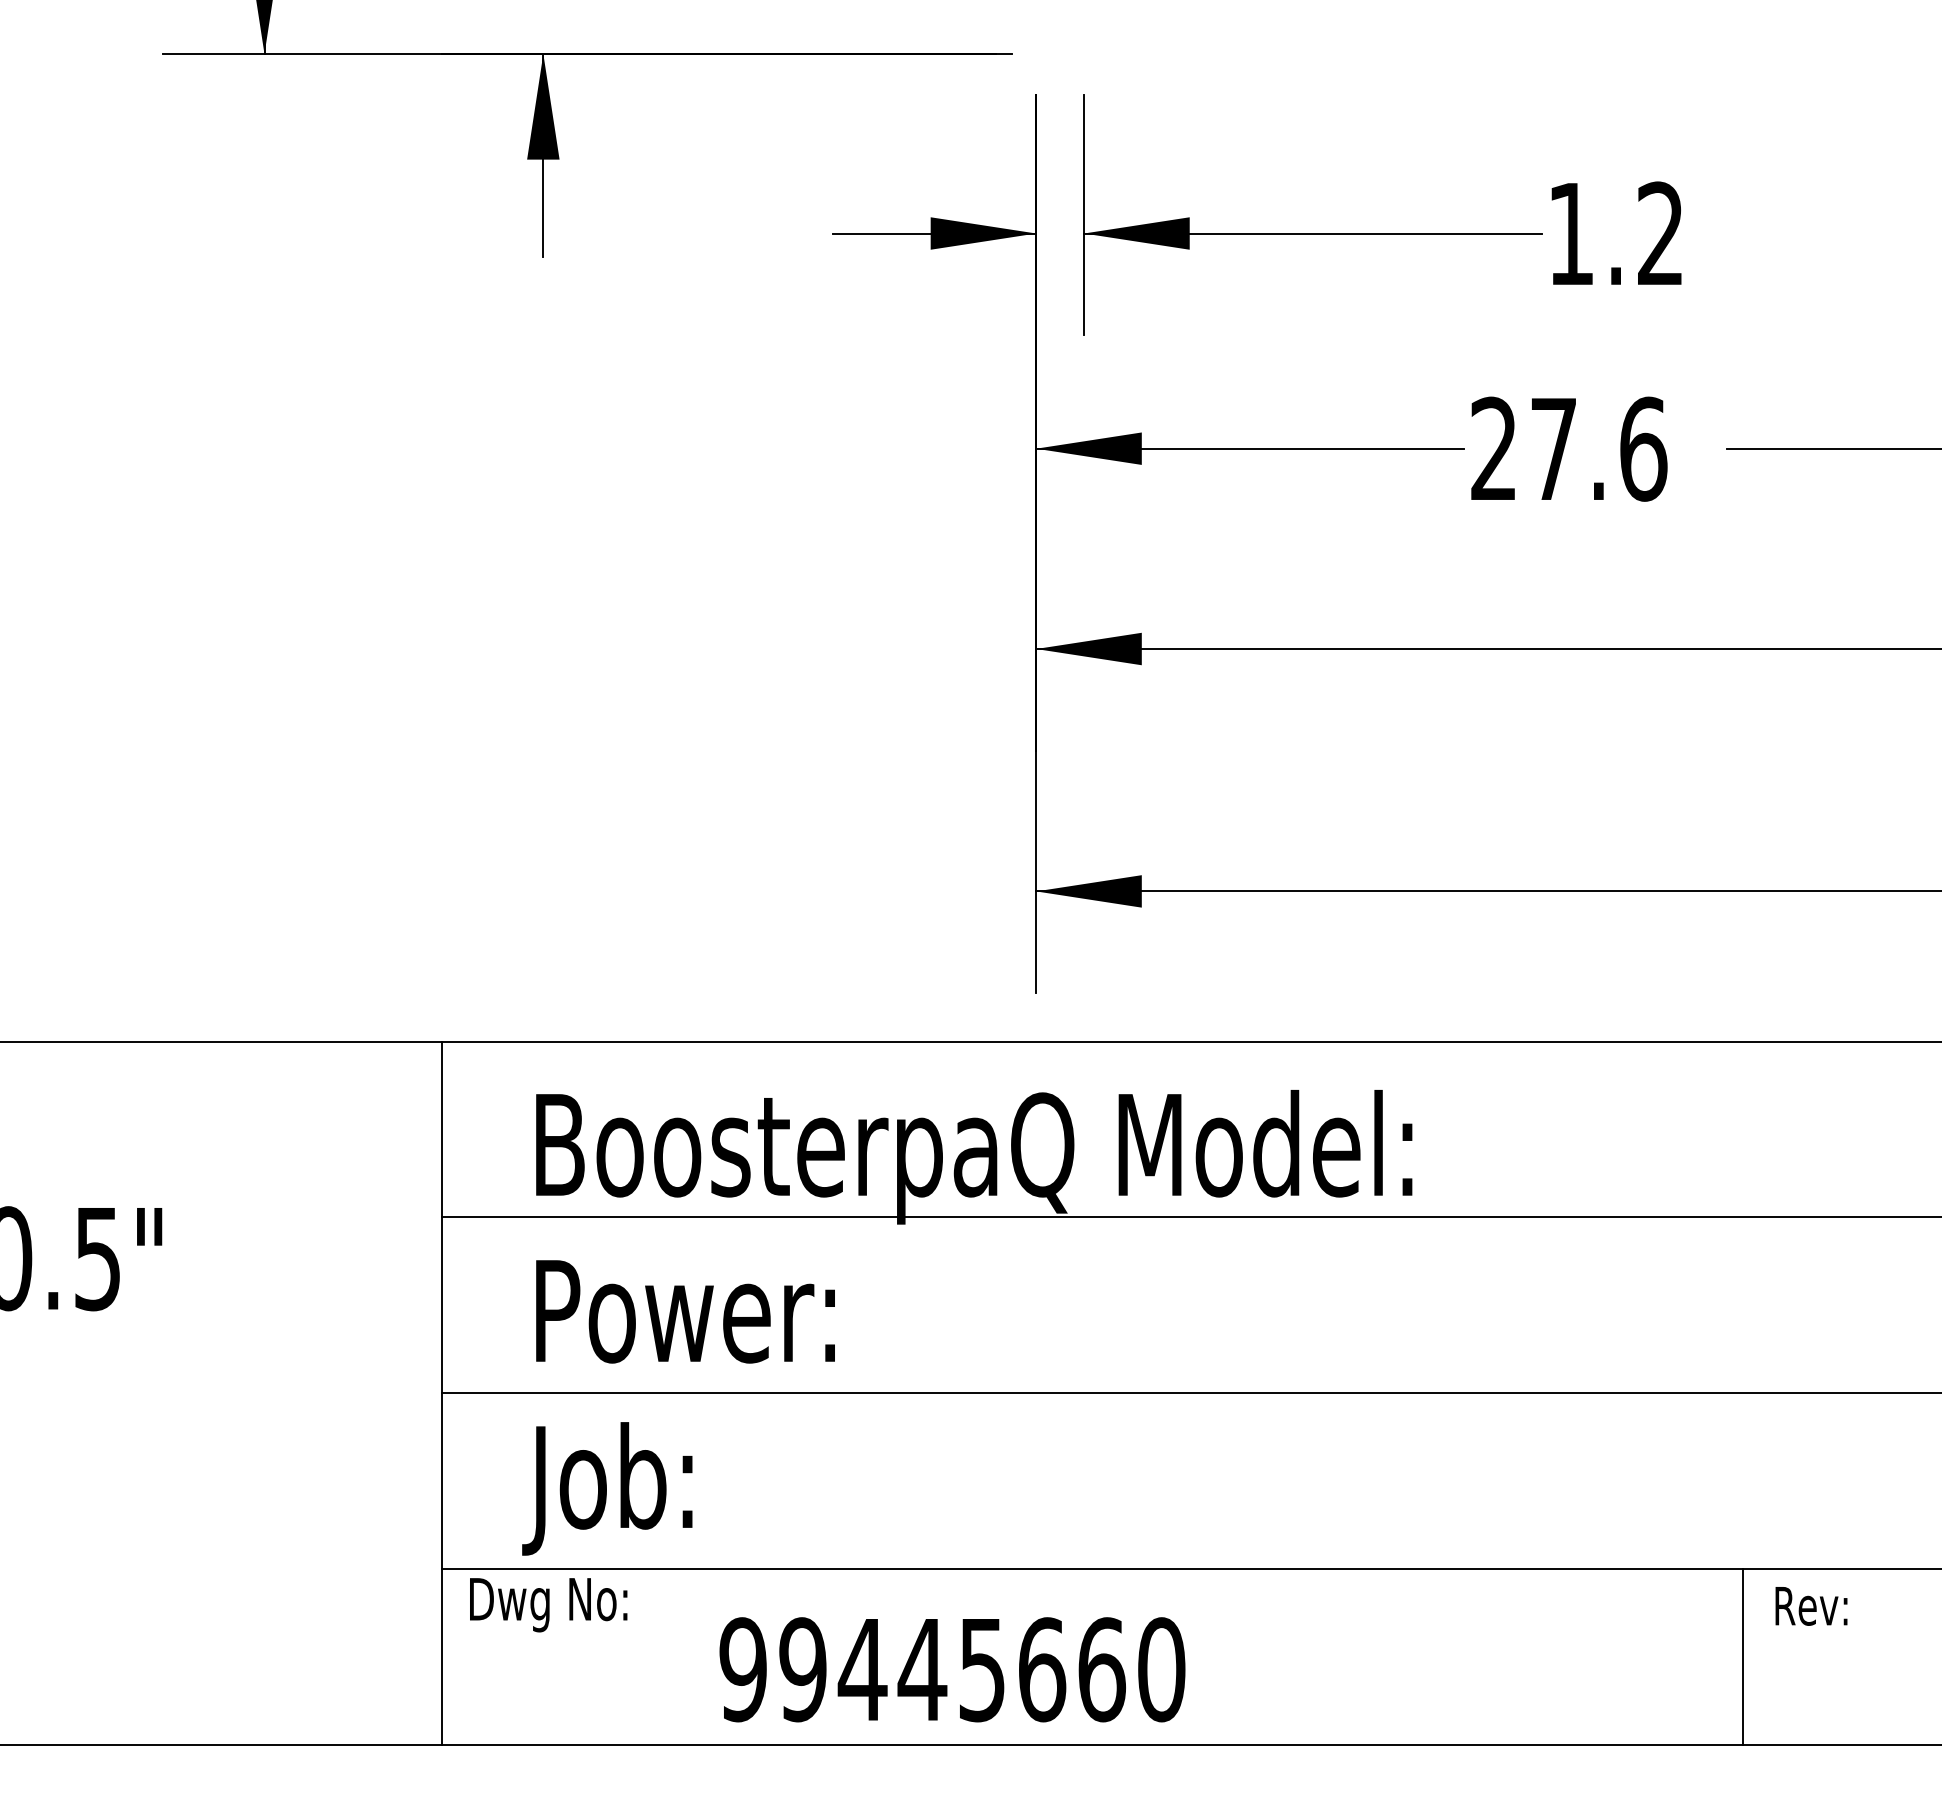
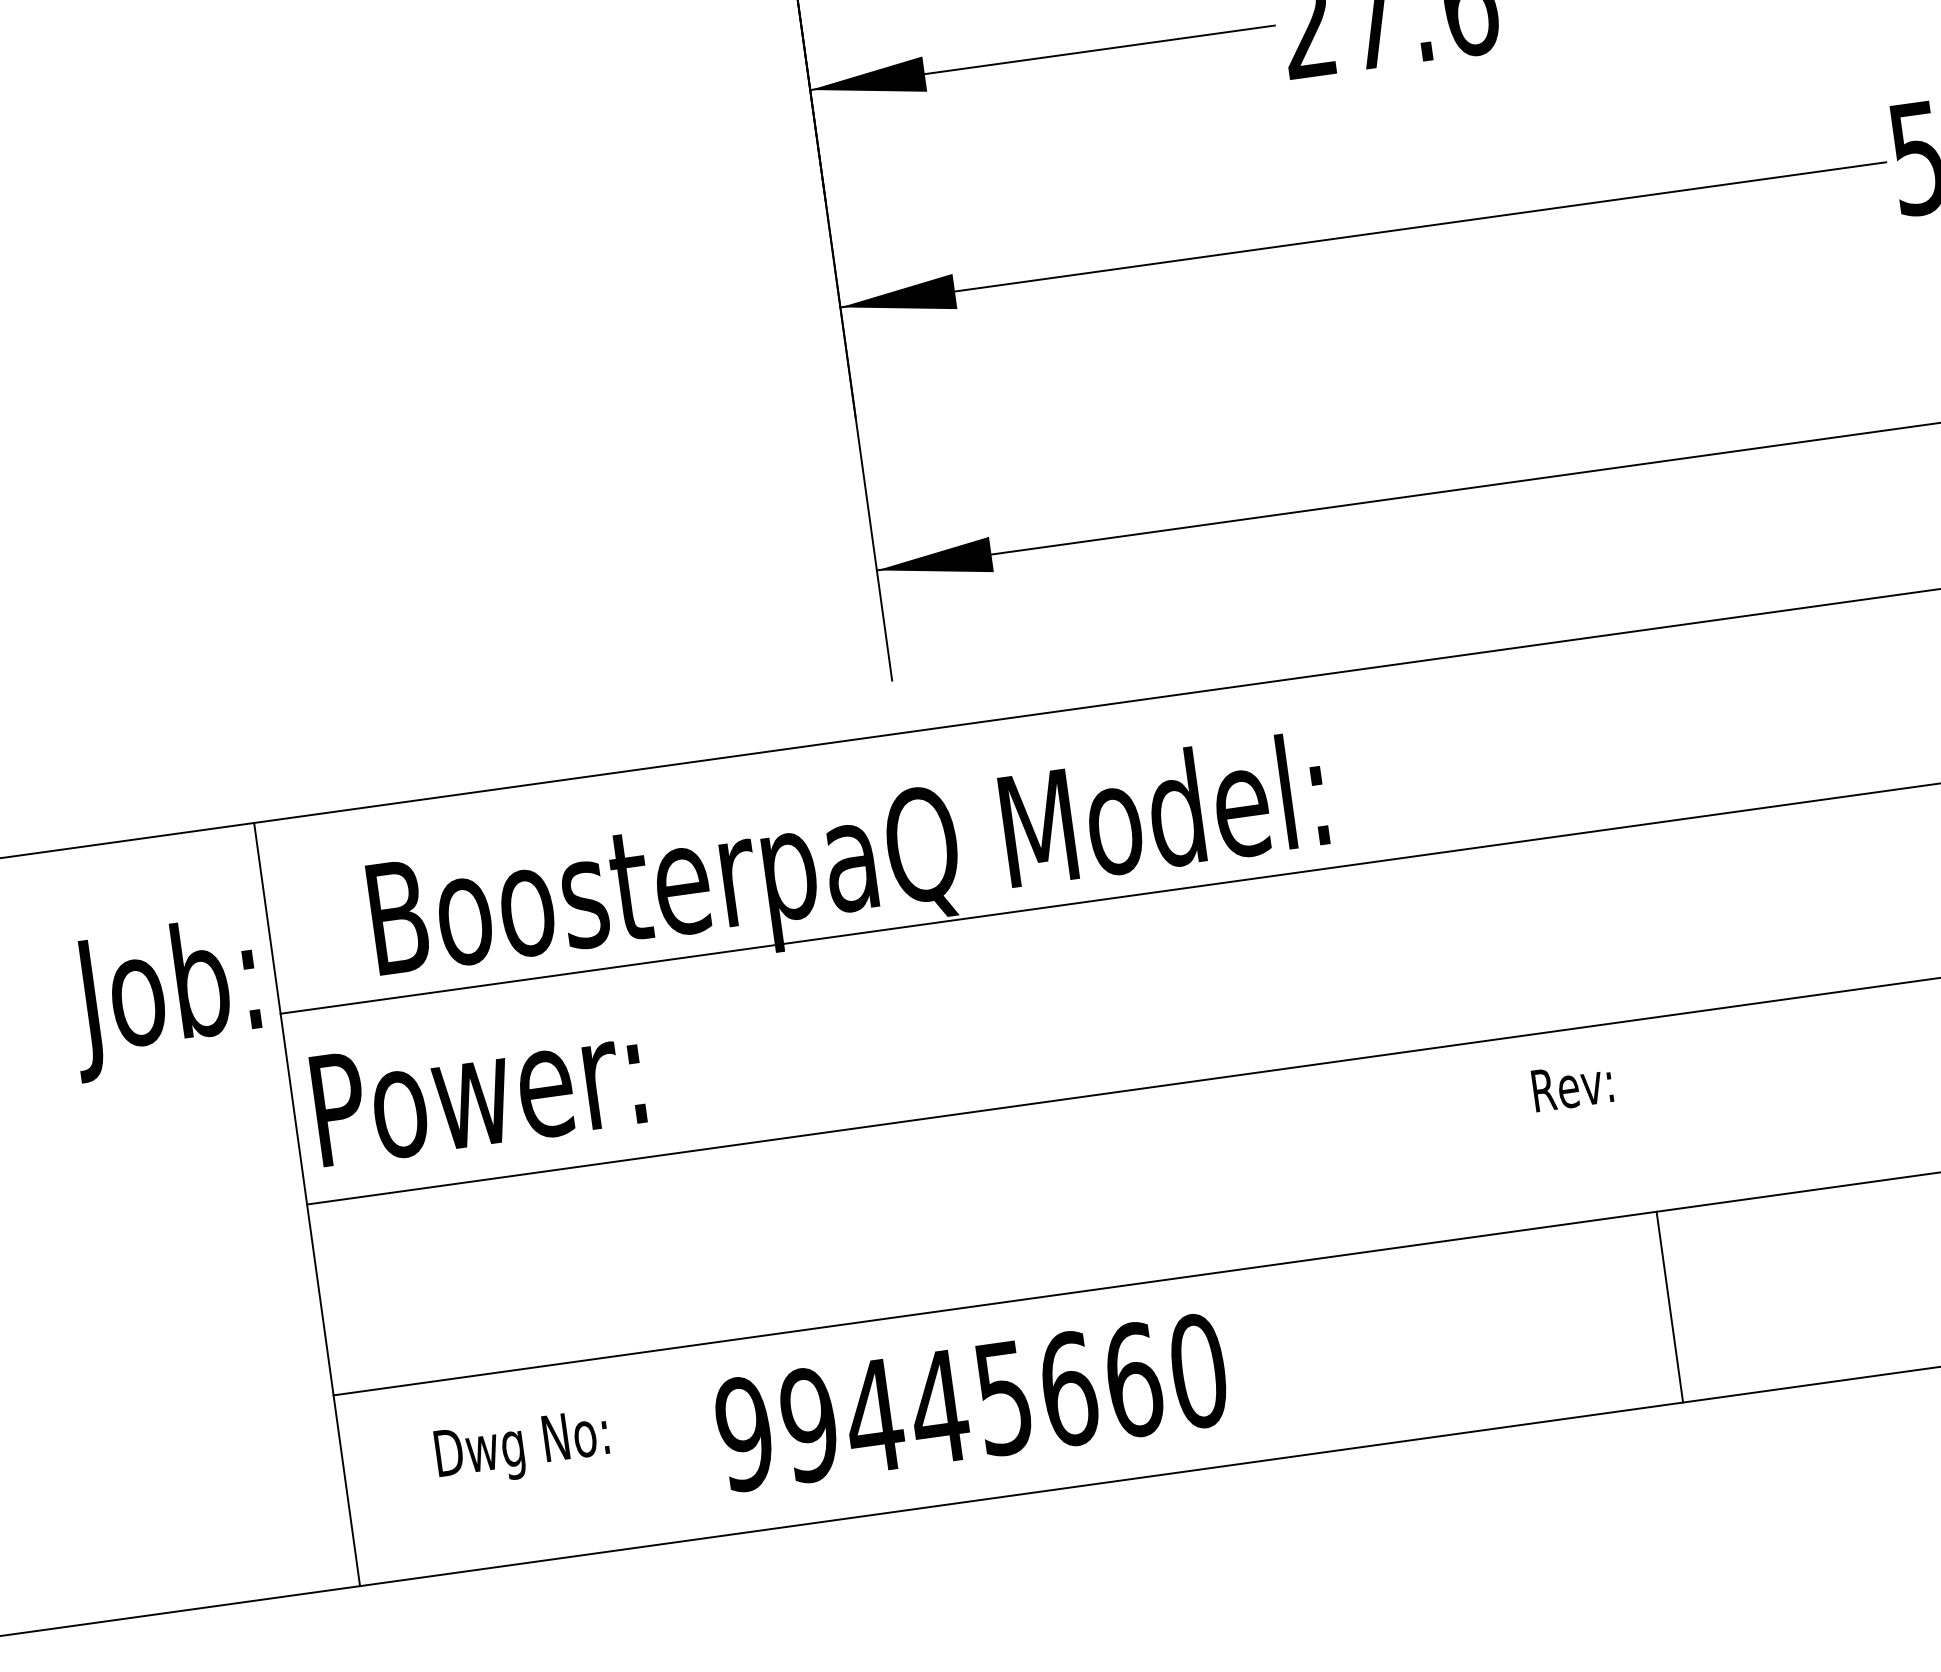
text: (685, 1311) -> (478, 1090), moved
text: (607, 1488) -> (164, 997), moved
text: (548, 1605) -> (522, 1449), moved
text: (1811, 1606) -> (1572, 1086), moved
line: (1742, 1656) -> (1669, 1306), moved
text: (952, 1669) -> (971, 1402), moved

